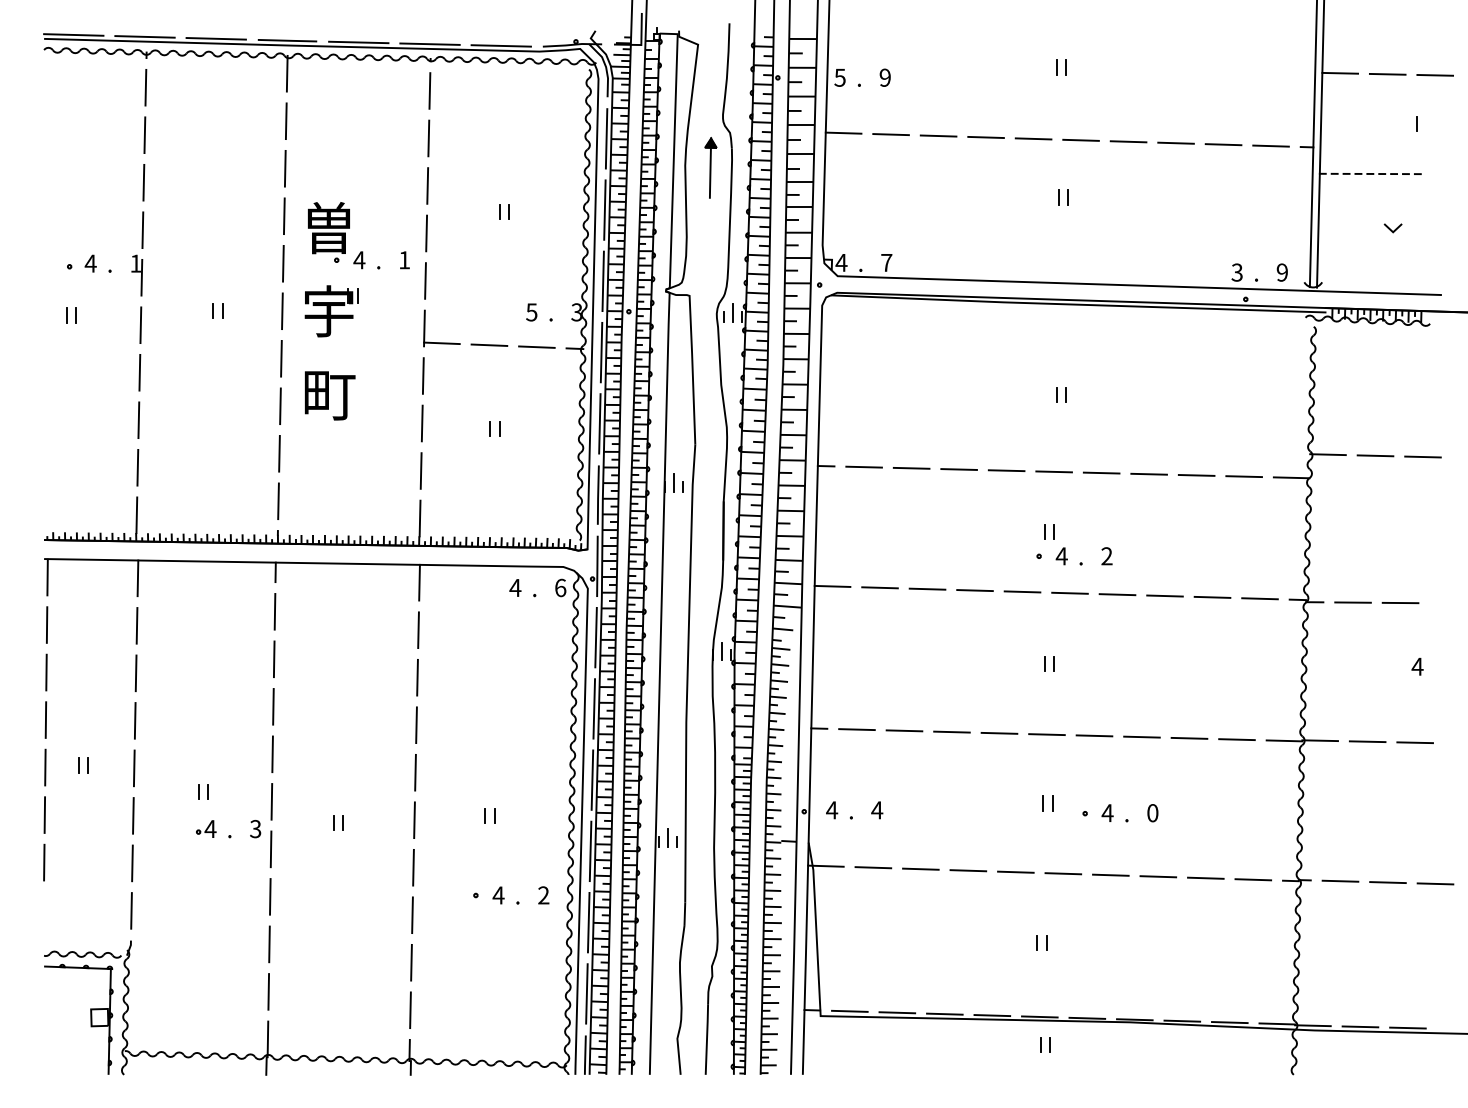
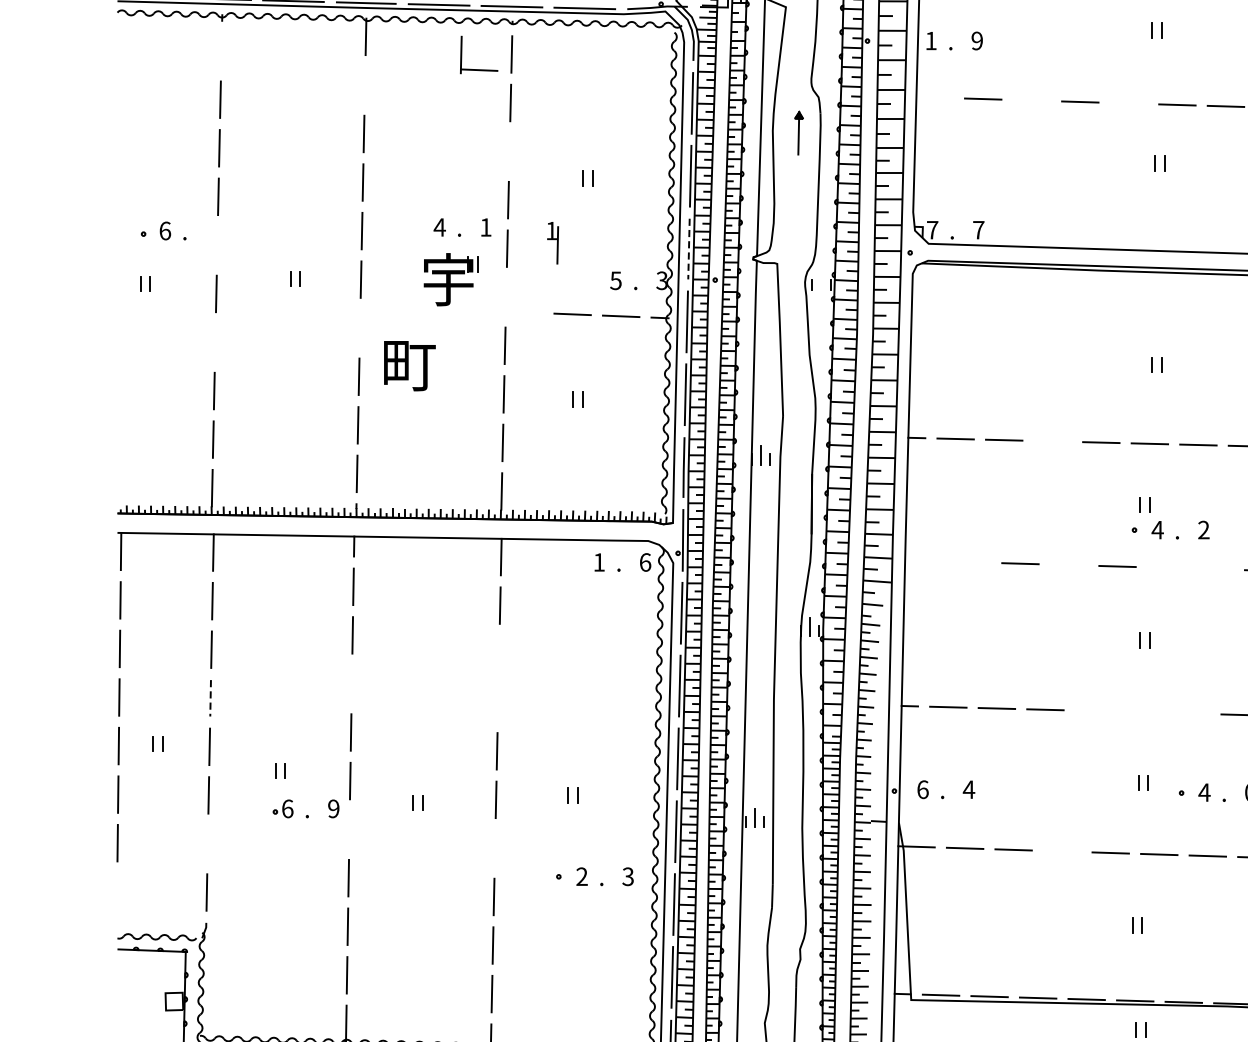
text: (839, 77) -> (930, 40), 5 -> 1
line: (145, 87) -> (221, 50), removed
line: (285, 121) -> (364, 85), removed
line: (843, 132) -> (934, 96), removed
line: (938, 135) -> (1031, 99), removed
line: (1033, 138) -> (1128, 103), removed
part: (710, 167) -> (798, 132), size x0.7
line: (427, 185) -> (509, 151), removed
part: (328, 232) -> (408, 199), removed
text: (841, 262) -> (932, 229), 4 -> 7
text: (90, 263) -> (164, 230), 4 -> 6
part: (137, 275) -> (553, 243), moved
line: (603, 281) -> (689, 249), solid -> dashed
part: (331, 311) -> (451, 279), moved
line: (732, 312) -> (821, 280), removed
part: (441, 342) -> (478, 69), moved
line: (281, 358) -> (360, 327), removed
line: (139, 372) -> (215, 342), removed
line: (958, 469) -> (1052, 441), removed
line: (832, 585) -> (923, 559), removed
text: (515, 587) -> (599, 561), 4 -> 1
line: (879, 587) -> (971, 561), removed
line: (974, 590) -> (1068, 565), removed
line: (1069, 592) -> (1165, 567), removed
line: (1117, 594) -> (1214, 569), removed
line: (417, 677) -> (499, 653), removed
line: (273, 706) -> (351, 683), removed
line: (135, 720) -> (210, 697), solid -> dashed
line: (416, 725) -> (498, 703), removed
line: (999, 732) -> (1094, 710), removed
line: (1046, 734) -> (1142, 712), removed
line: (1094, 735) -> (1191, 713), removed
text: (832, 810) -> (923, 789), 4 -> 6
text: (210, 829) -> (287, 809), 4 -> 6
text: (255, 829) -> (333, 809), 3 -> 9
line: (270, 849) -> (348, 829), removed
line: (132, 863) -> (207, 844), removed
line: (413, 867) -> (495, 848), removed
line: (968, 870) -> (1062, 851), removed
text: (498, 895) -> (581, 876), 4 -> 2
text: (543, 895) -> (627, 876), 2 -> 3

